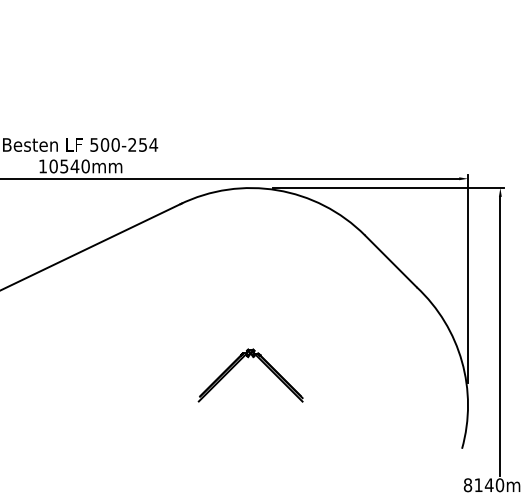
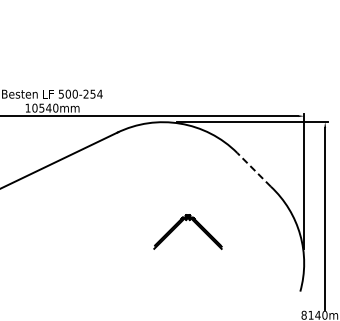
line: (391, 260) -> (254, 169), solid -> dashed
part: (239, 363) -> (180, 224), moved

